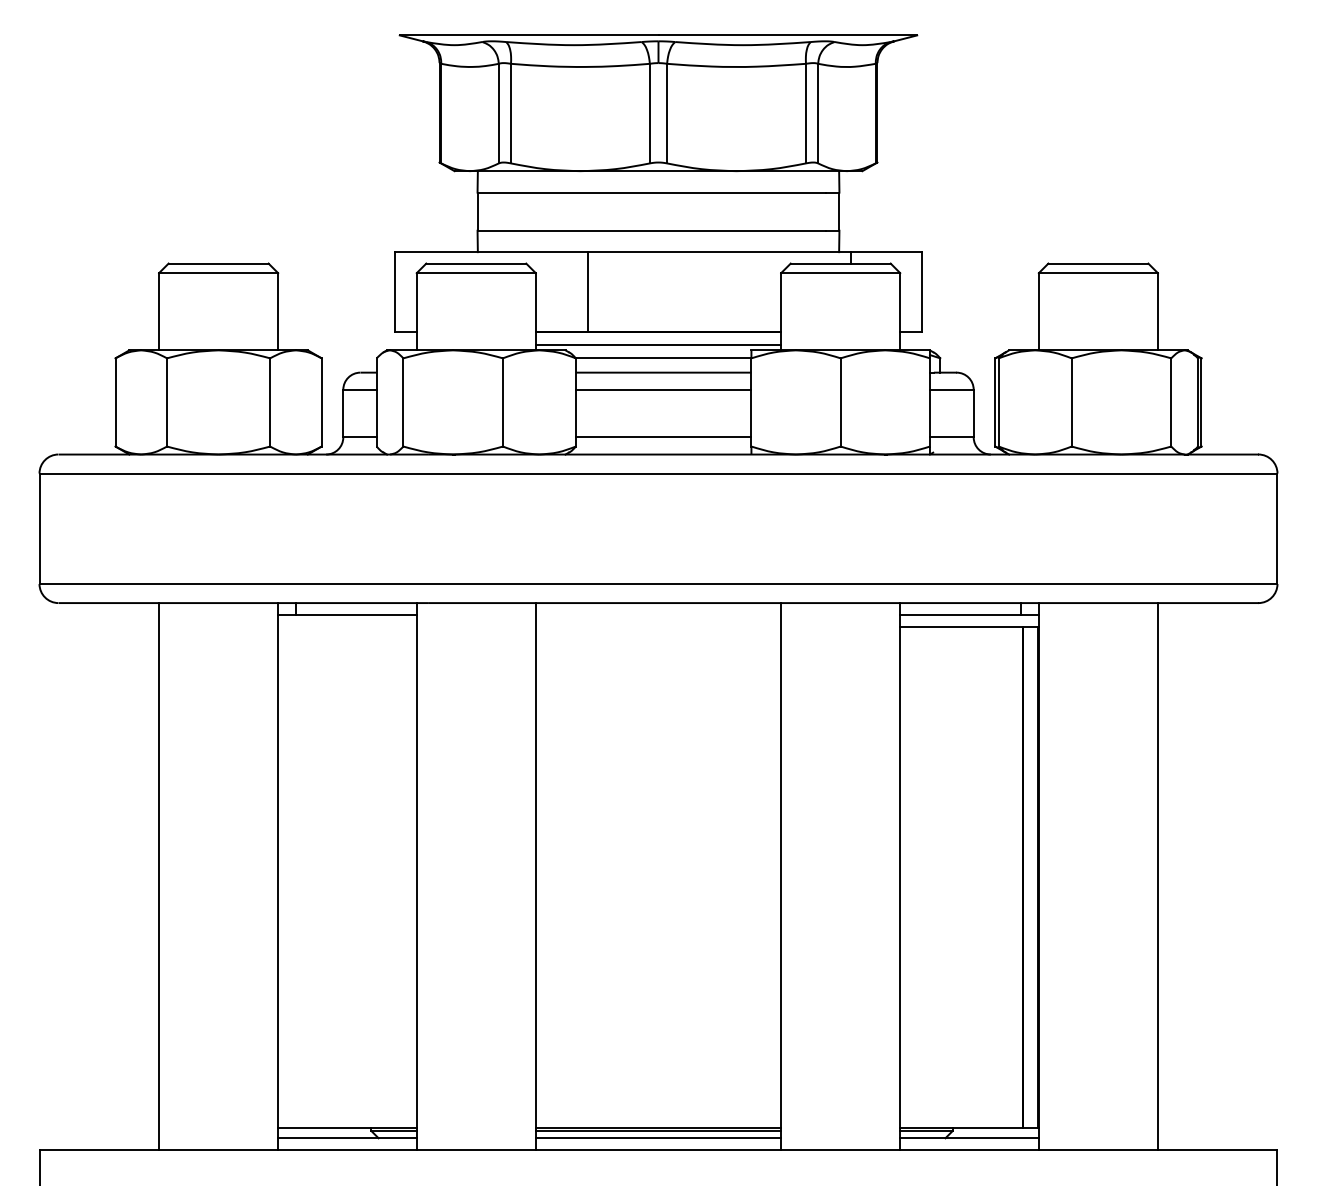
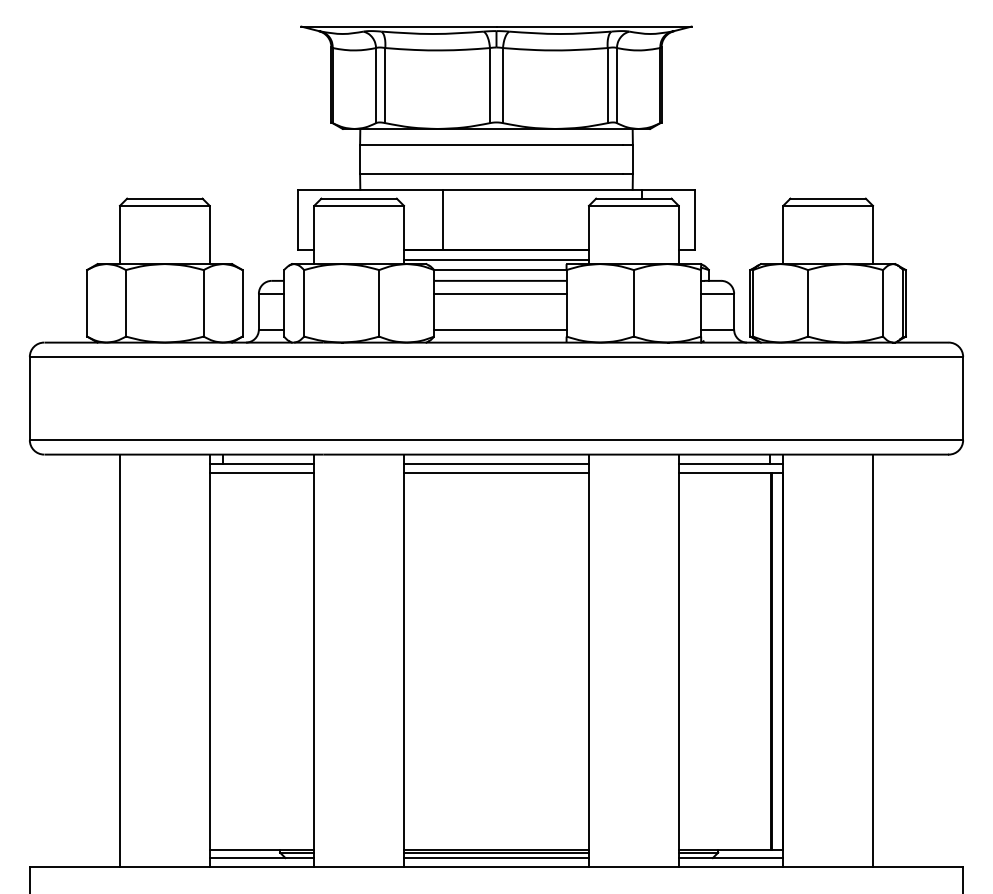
line: (658, 614) -> (496, 463), added
line: (347, 626) -> (262, 472), added
line: (658, 626) -> (496, 472), added

